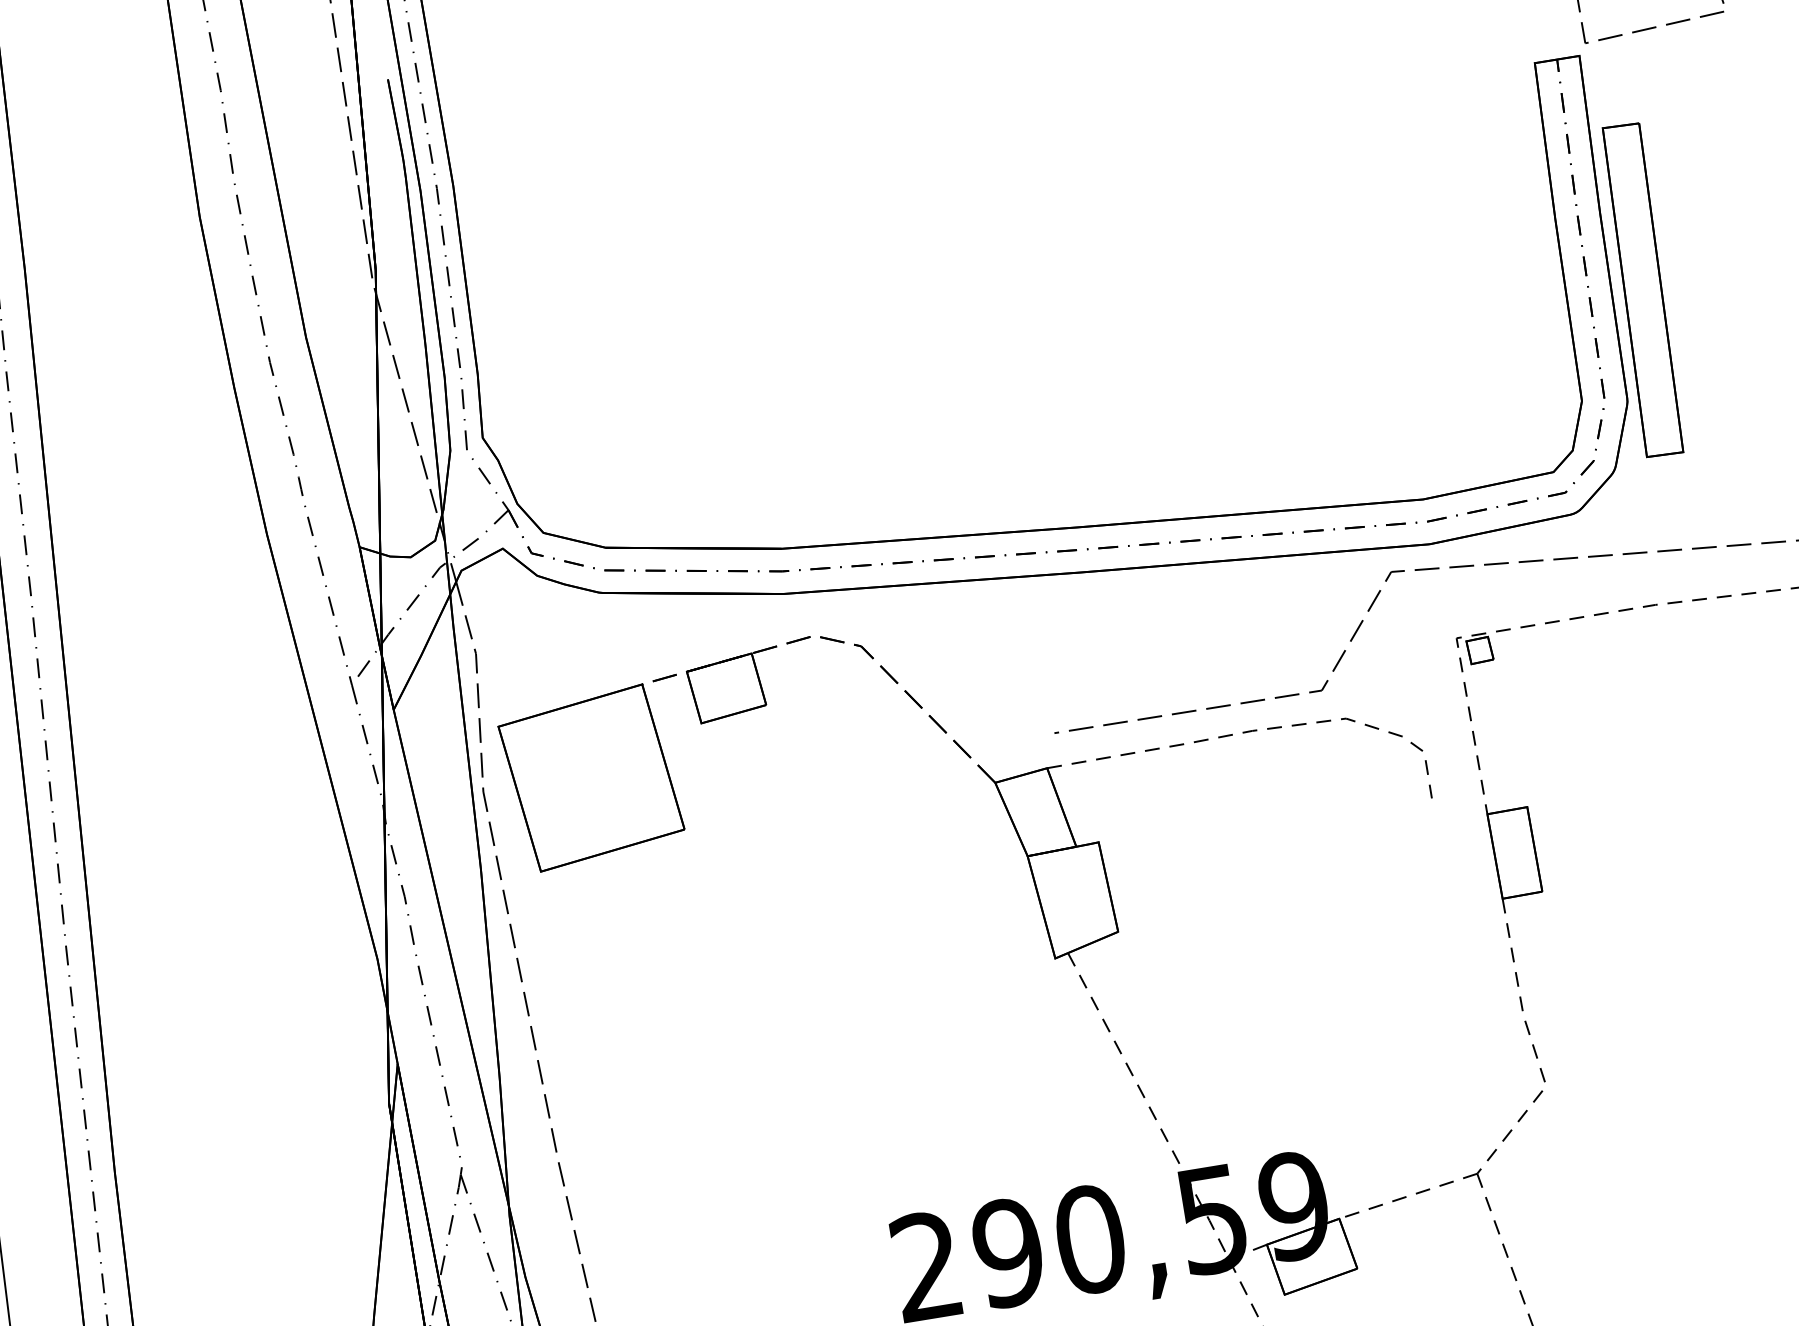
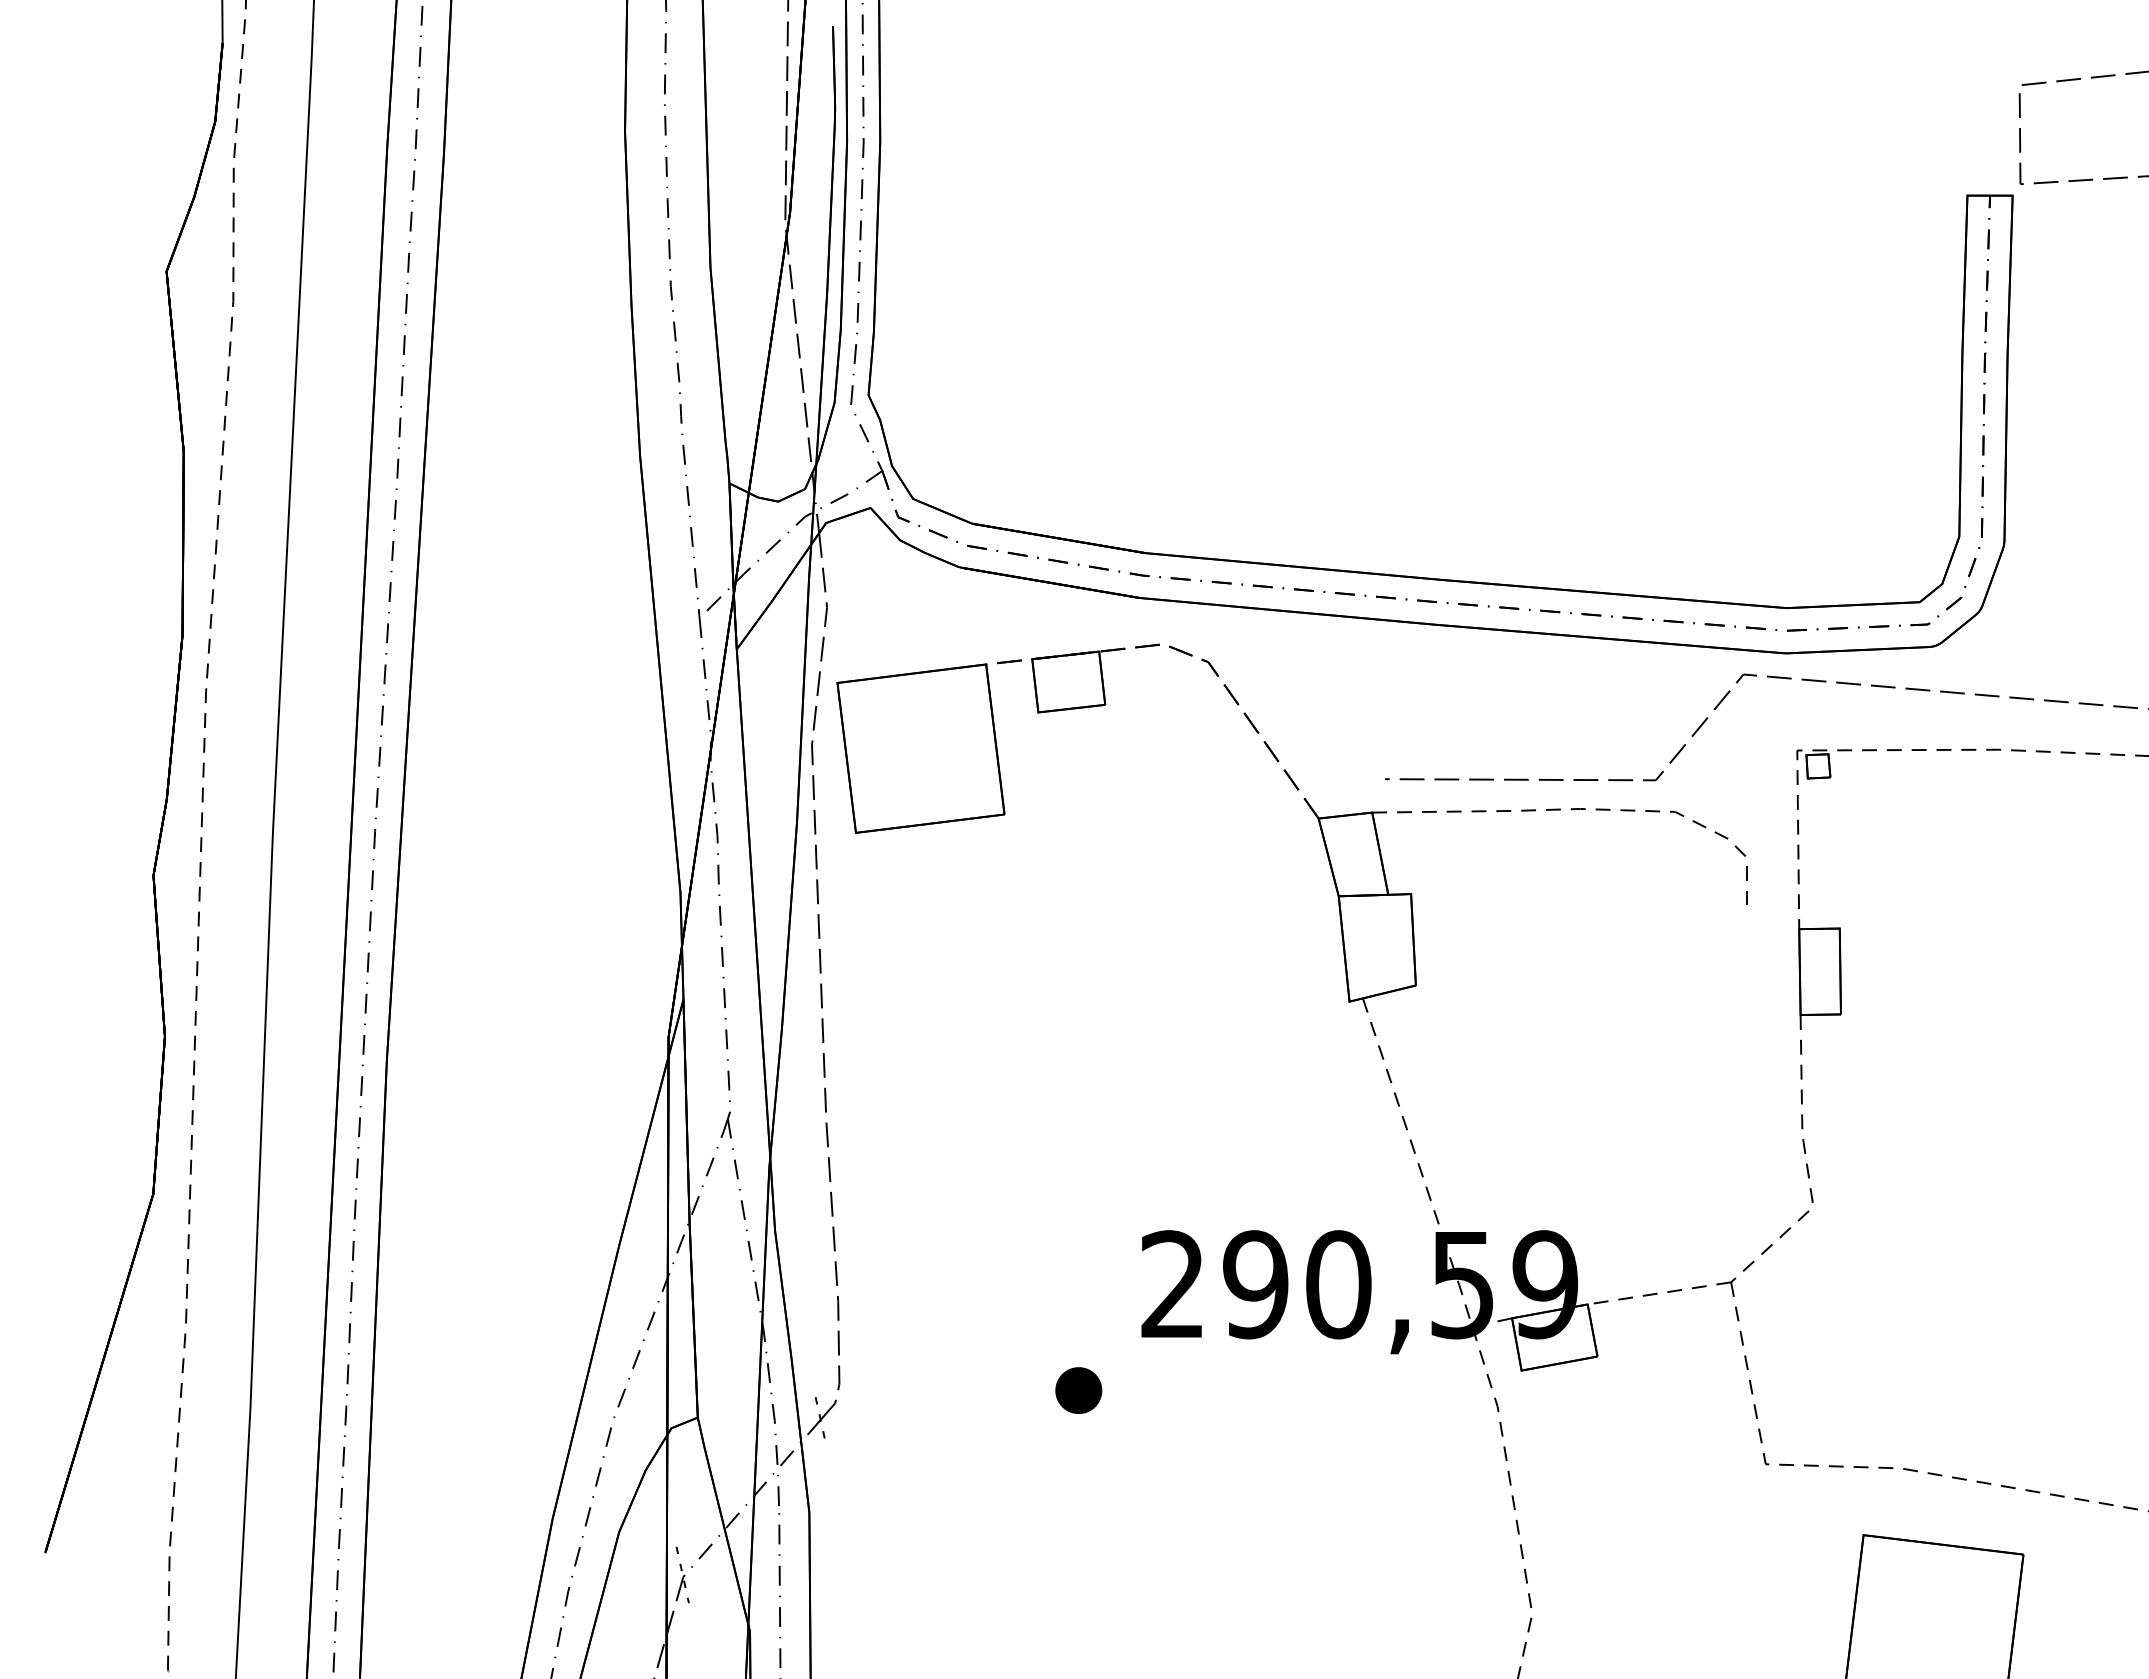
part: (1642, 289) -> (2037, 436), removed

